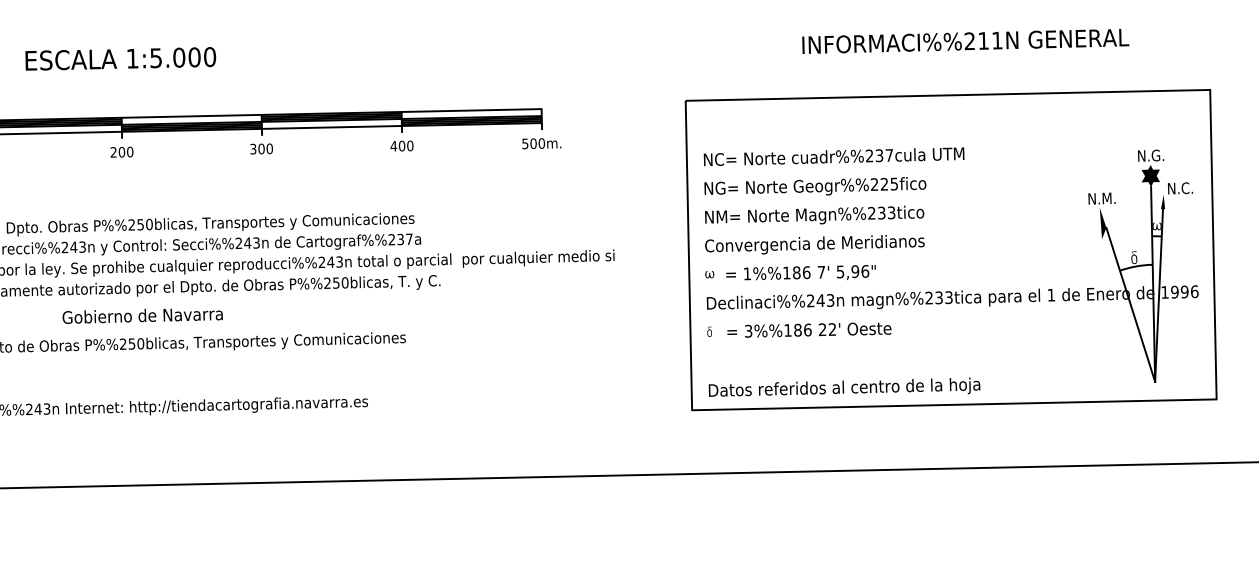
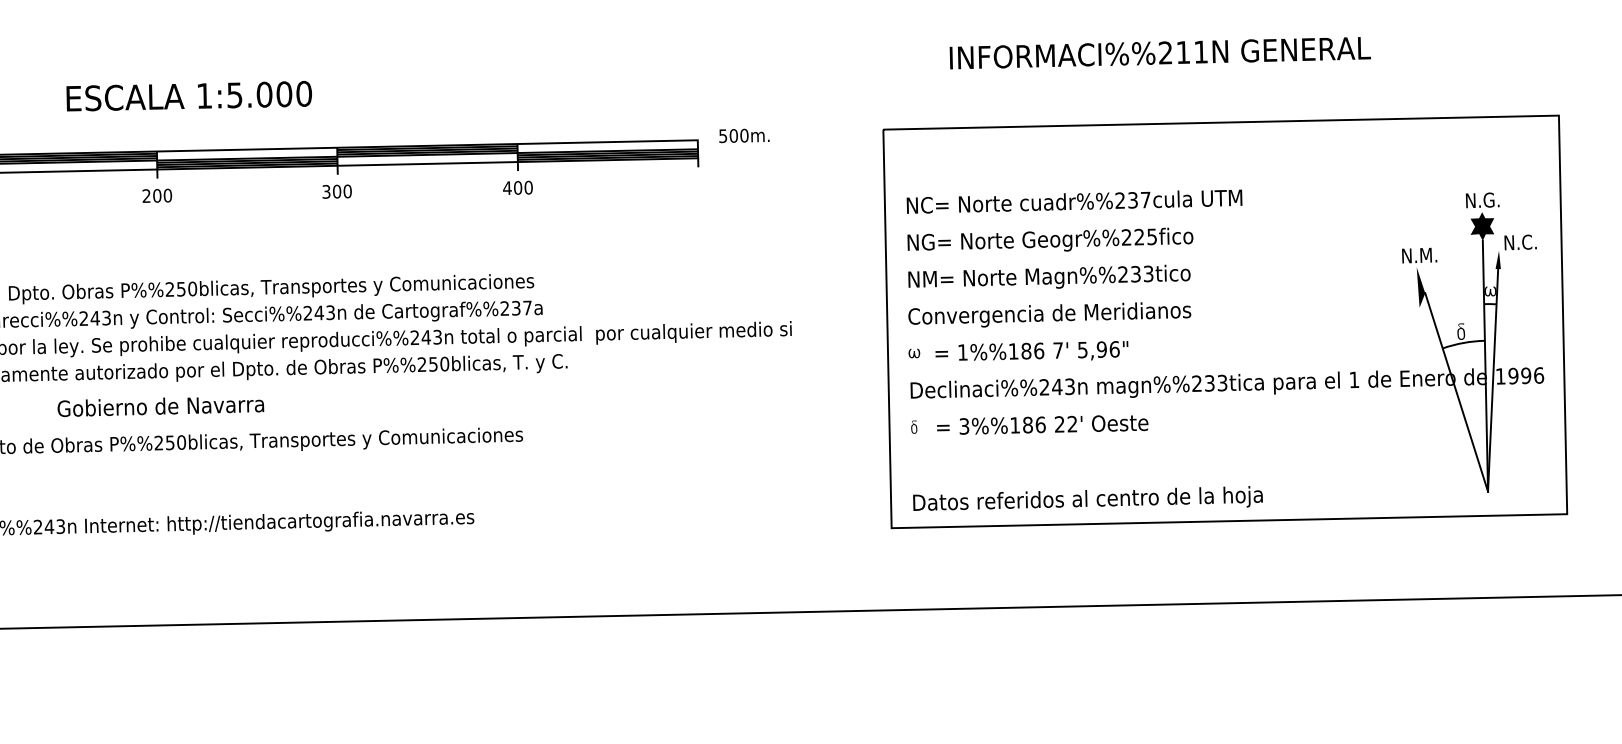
text: (965, 41) -> (1160, 53), moved
text: (120, 58) -> (188, 95), moved
text: (541, 143) -> (744, 135), moved
text: (142, 315) -> (160, 406), moved

